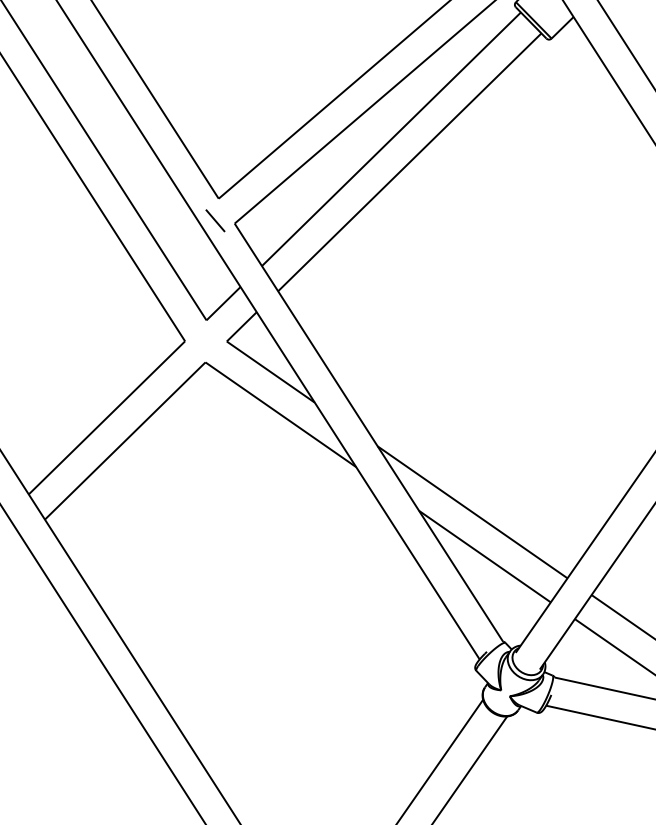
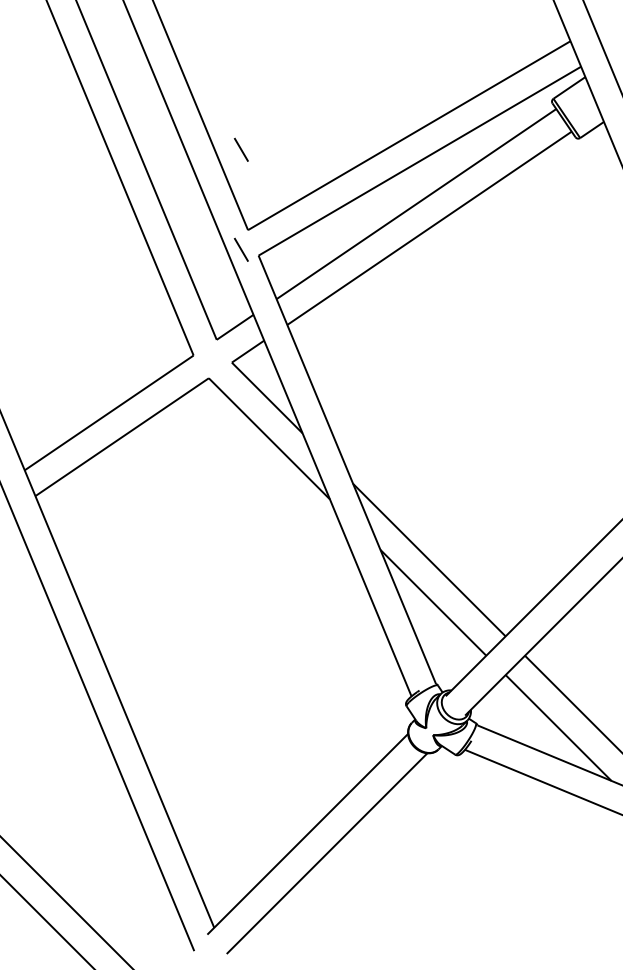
line: (195, 115) -> (240, 149), added

